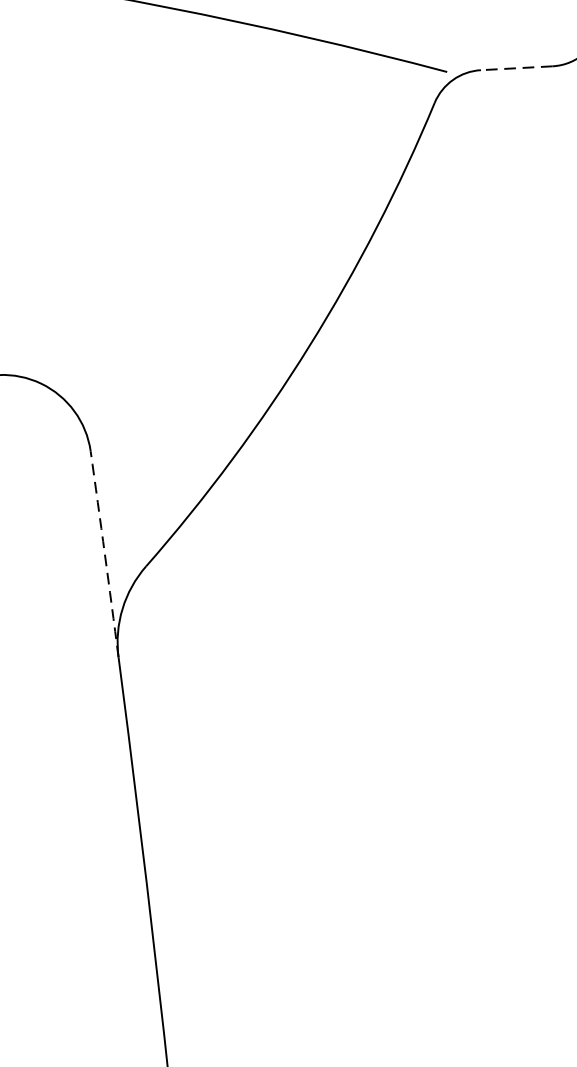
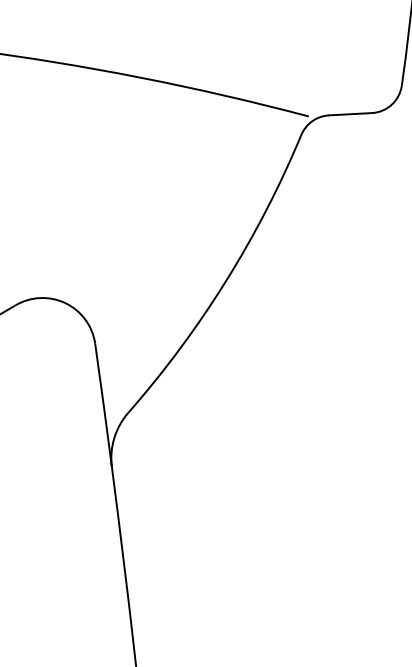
line: (516, 68) -> (350, 114), dashed -> solid
arc: (104, 554) -> (103, 405), dashed -> solid

